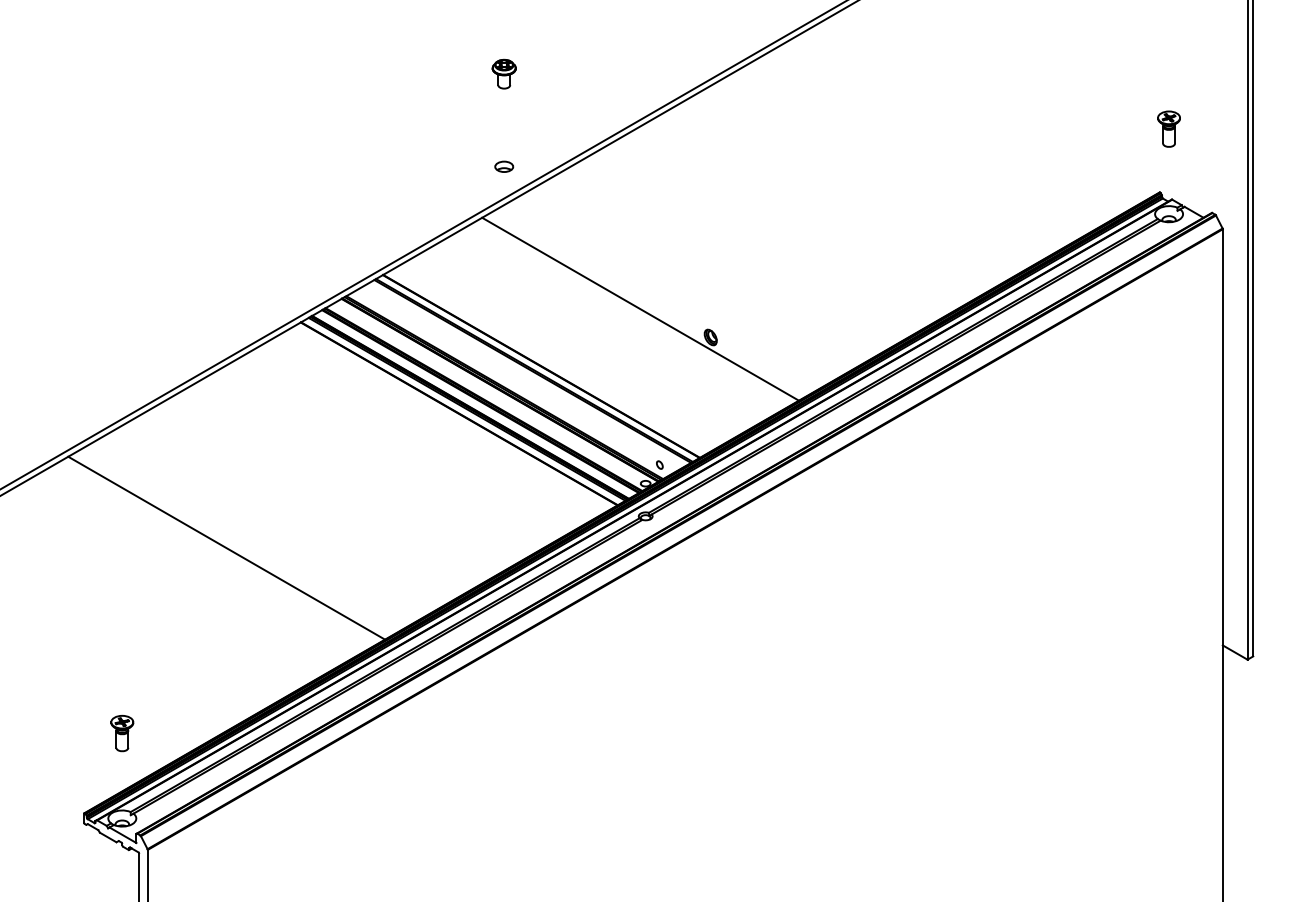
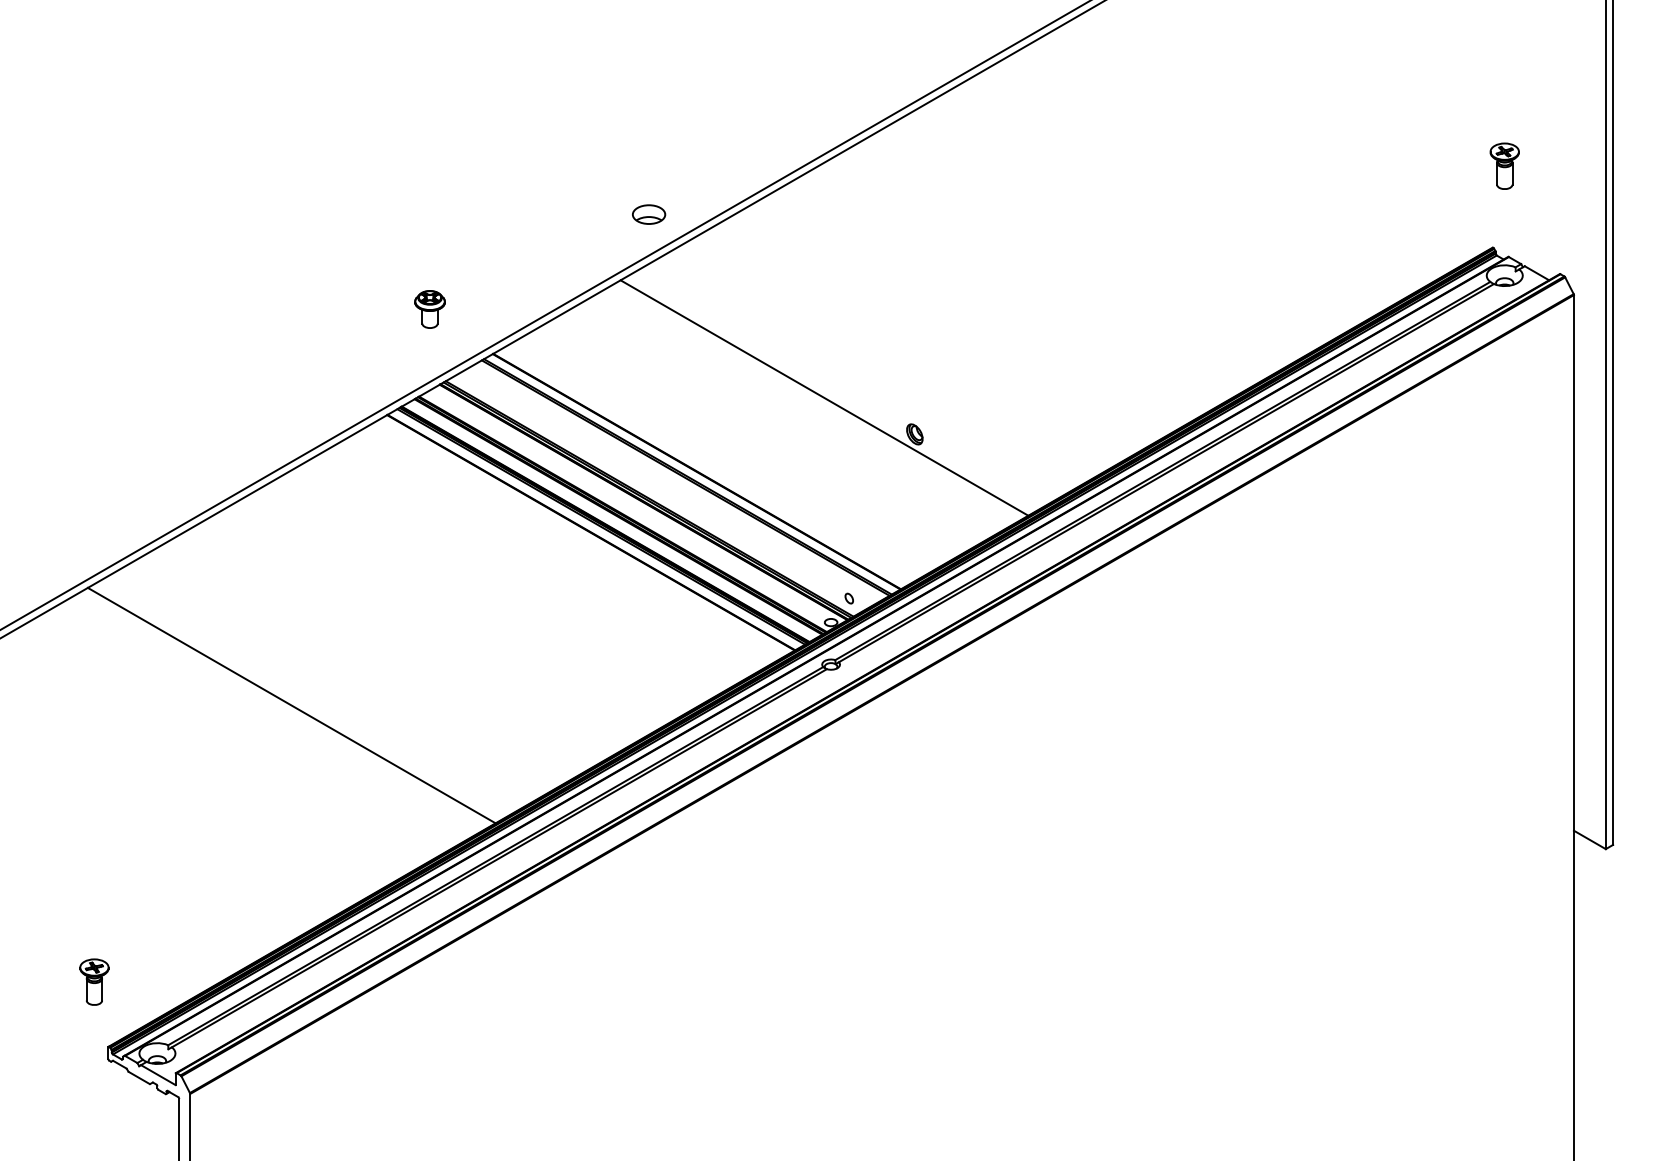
part: (503, 74) -> (429, 309), moved
part: (503, 166) -> (648, 214), size x1.4
part: (122, 733) -> (94, 981), moved

